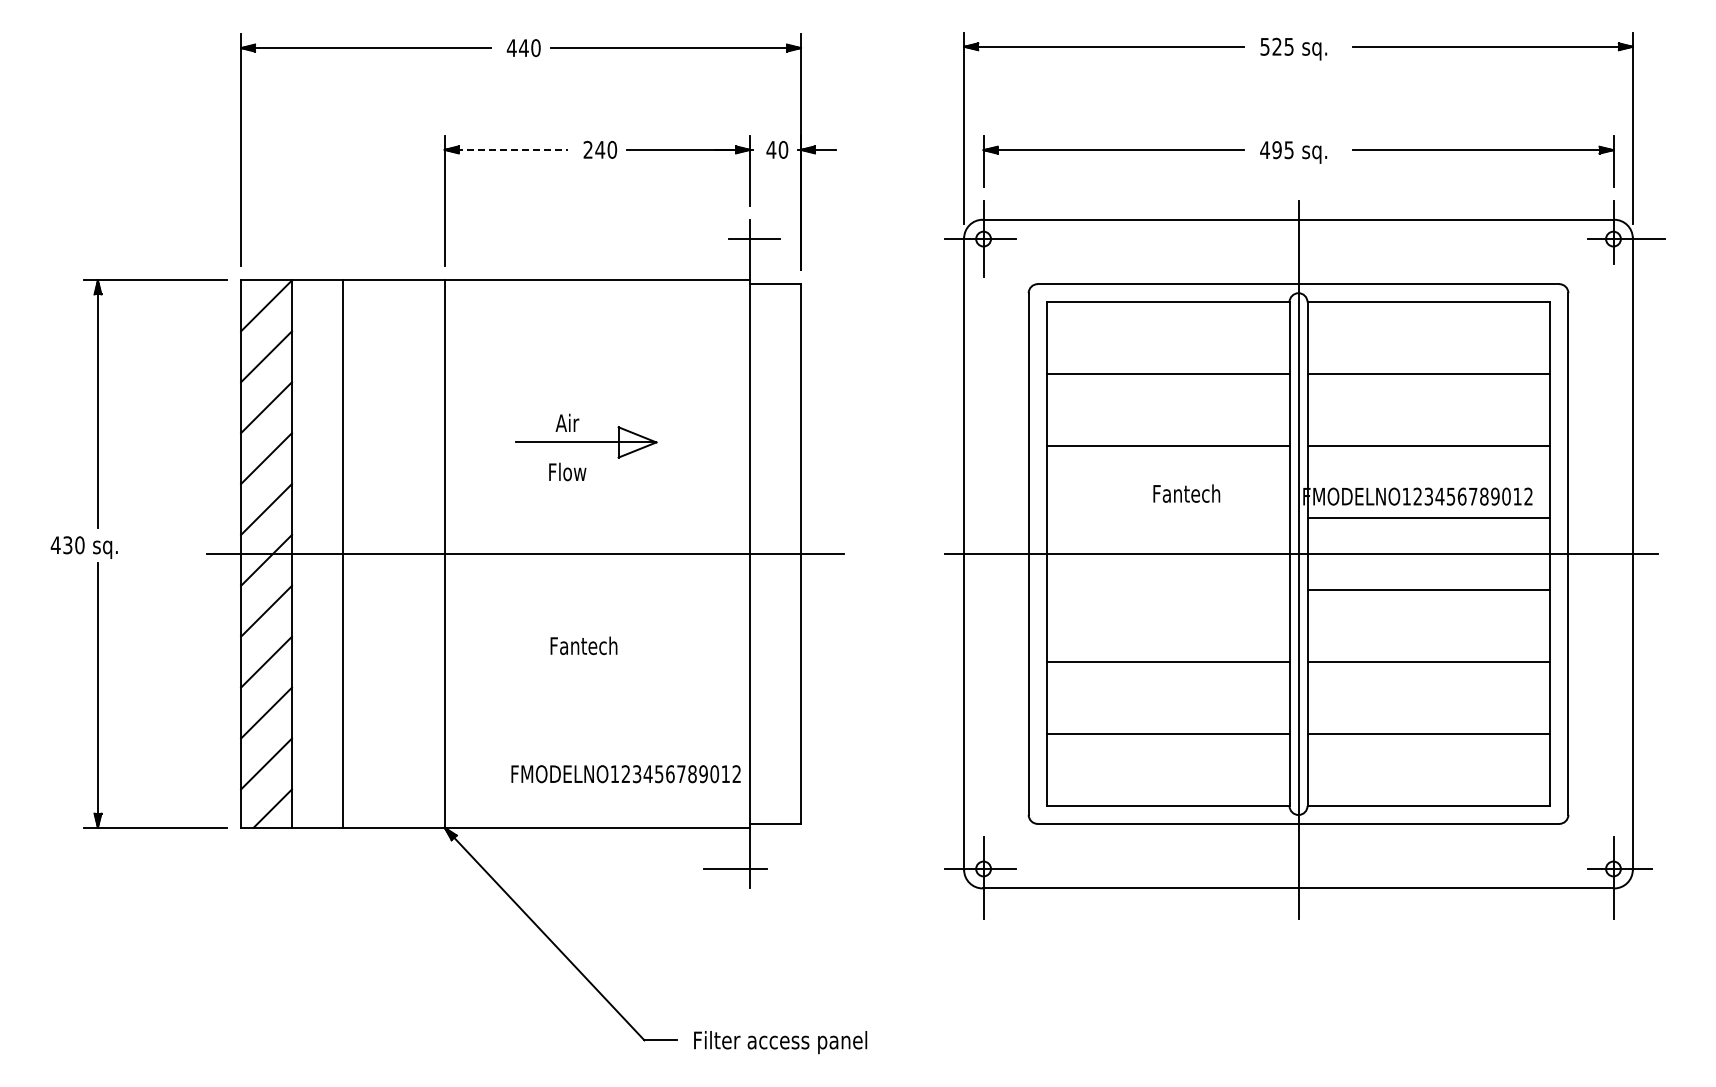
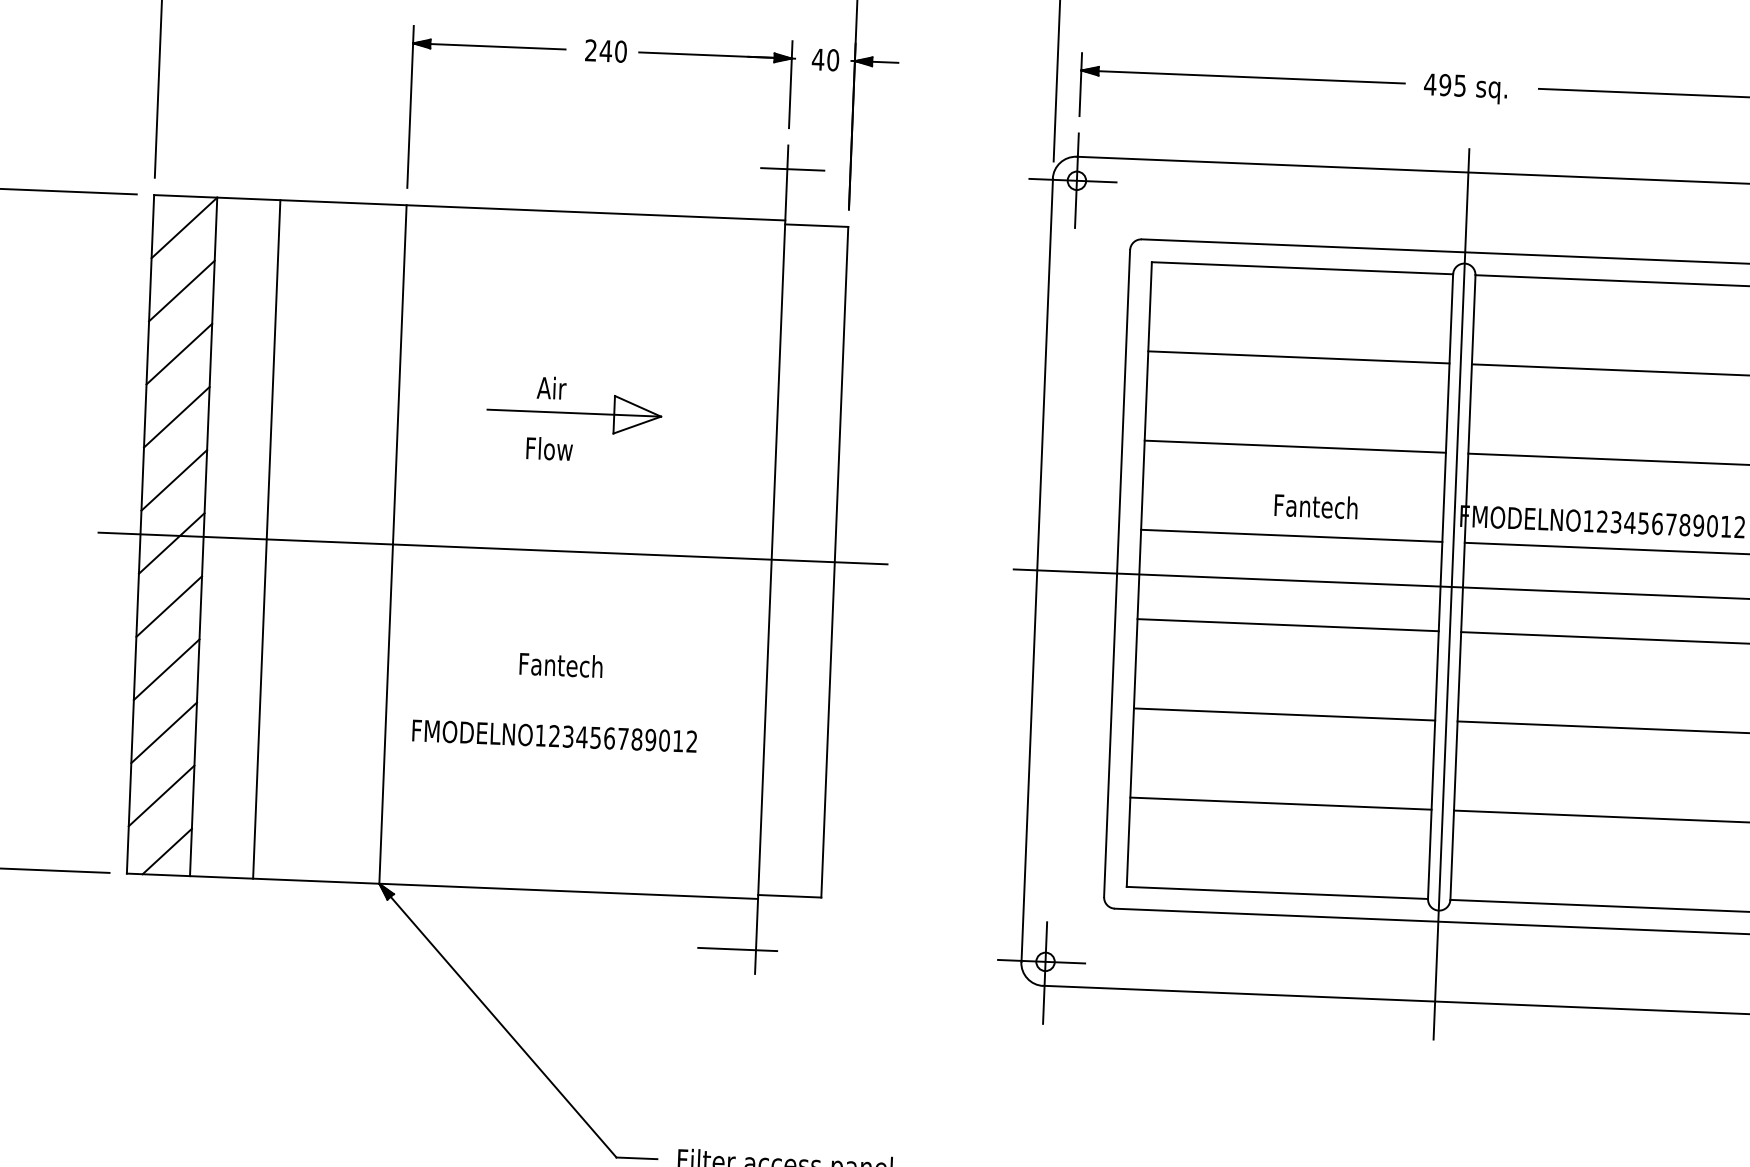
line: (506, 149) -> (489, 45), dashed -> solid
line: (1167, 518) -> (1291, 536), added
line: (1167, 590) -> (1287, 625), added
text: (625, 774) -> (553, 736), moved

